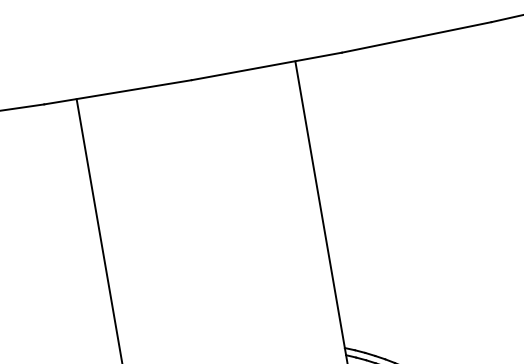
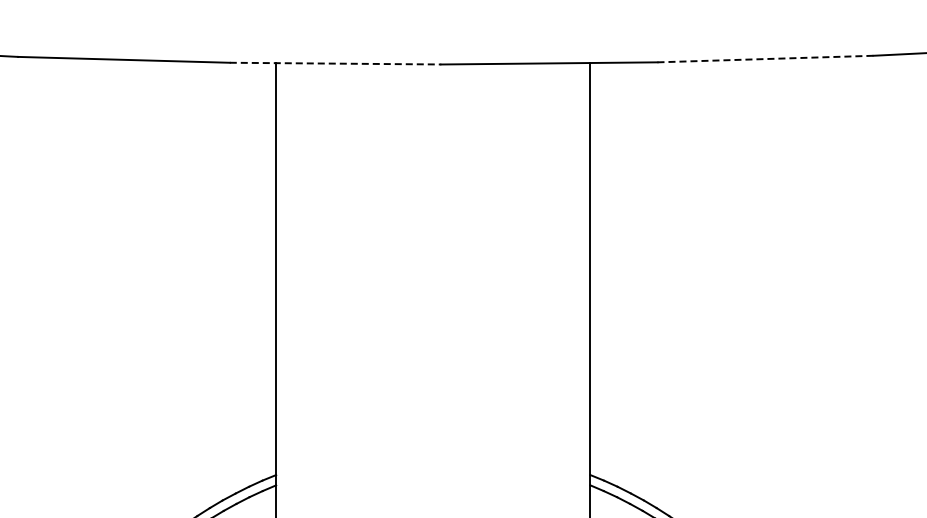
line: (417, 37) -> (766, 59), solid -> dashed
line: (117, 92) -> (335, 63), solid -> dashed

